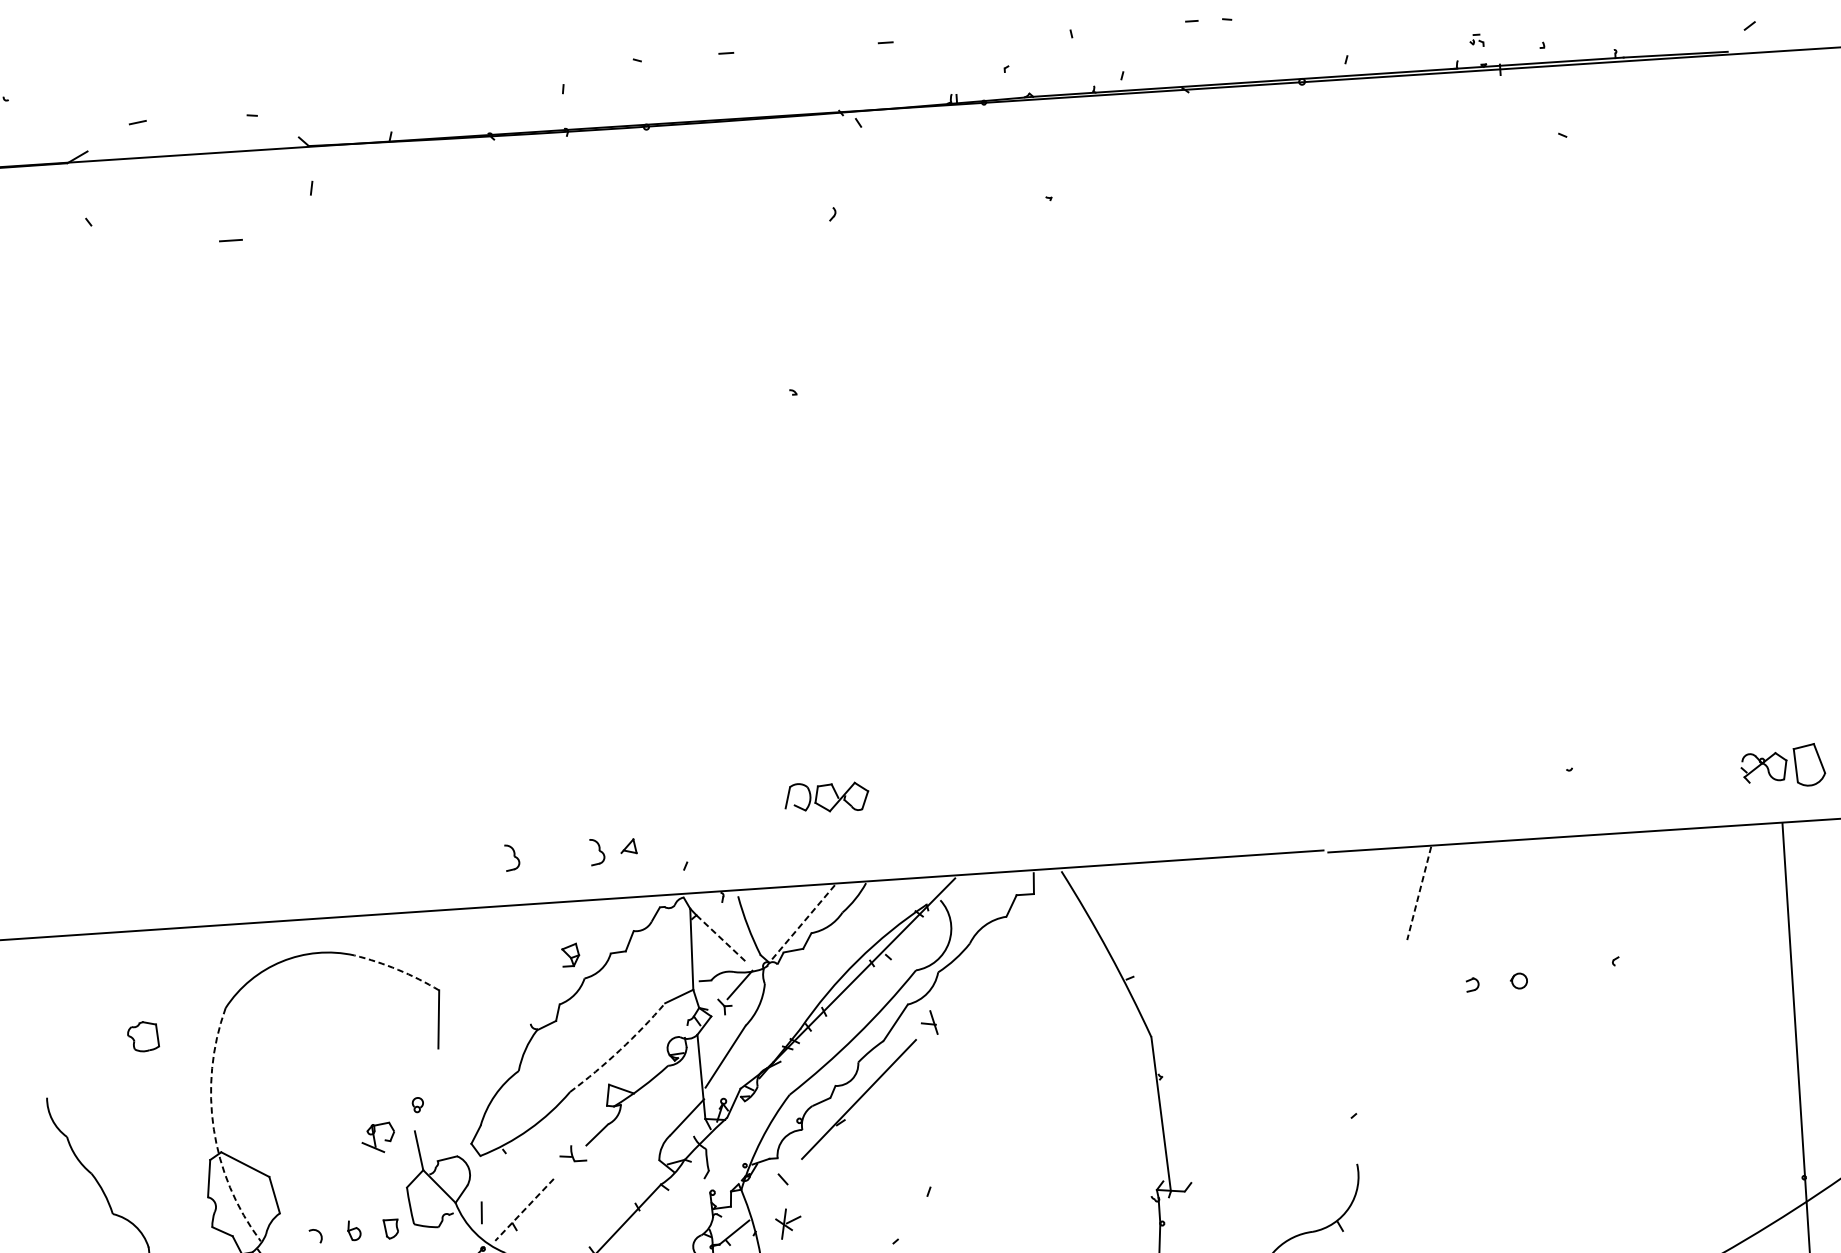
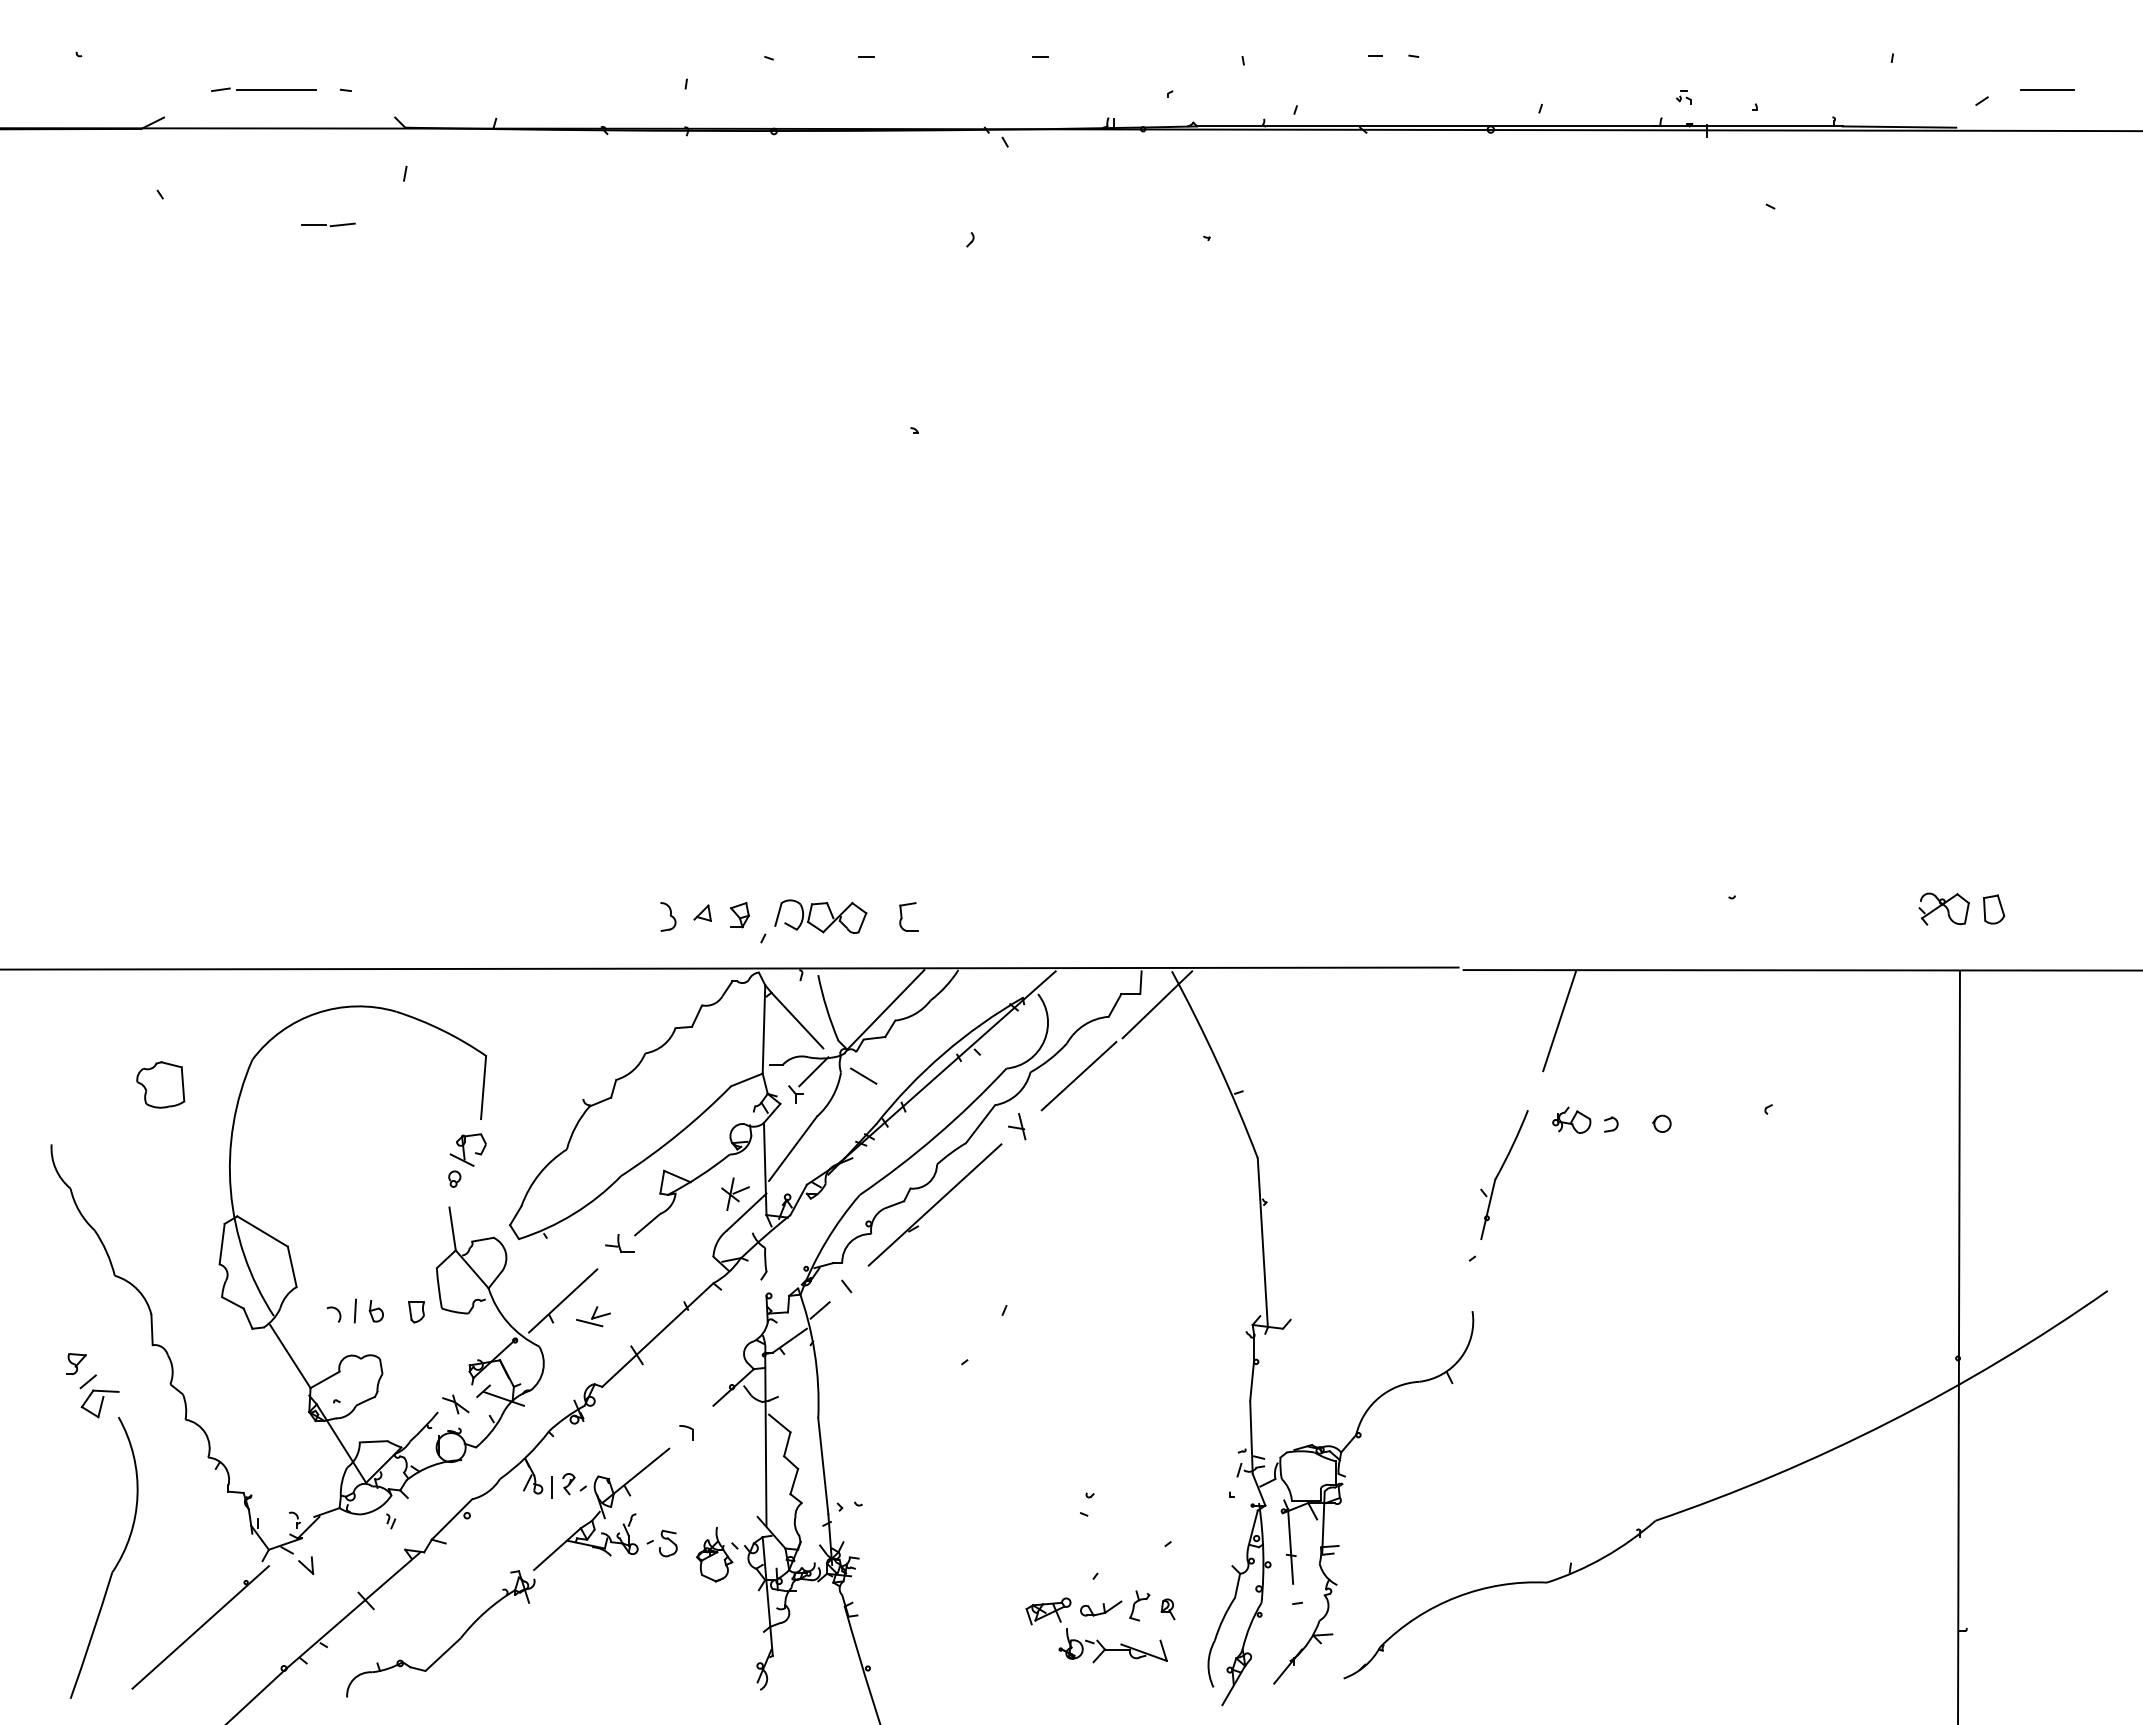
line: (1808, 11) -> (2046, 89), added
line: (188, 118) -> (276, 89), added
line: (257, 238) -> (342, 224), added
part: (1810, 764) -> (1994, 909), size x0.62
part: (826, 797) -> (820, 916), moved
part: (817, 837) -> (908, 916), added
part: (512, 857) -> (575, 916), removed
line: (1419, 893) -> (1559, 1021), dashed -> solid
line: (1050, 902) -> (1157, 1004), added
line: (801, 924) -> (885, 1010), dashed -> solid
line: (721, 939) -> (797, 1020), dashed -> solid
part: (570, 955) -> (739, 915), moved
arc: (397, 969) -> (442, 1030), dashed -> solid
line: (982, 973) -> (1078, 1076), added
part: (1436, 982) -> (1571, 1119), added
line: (785, 985) -> (863, 1075), added
part: (143, 1036) -> (160, 1084), size x1.43
part: (1378, 1036) -> (1504, 1174), added
arc: (619, 1050) -> (678, 1134), dashed -> solid
arc: (213, 1129) -> (230, 1190), dashed -> solid
part: (377, 1137) -> (467, 1149), moved
line: (759, 1203) -> (819, 1310), added
line: (524, 1210) -> (562, 1301), dashed -> solid
line: (480, 1212) -> (354, 1310), moved
part: (553, 1222) -> (593, 1316), added
part: (788, 1223) -> (735, 1193), moved

